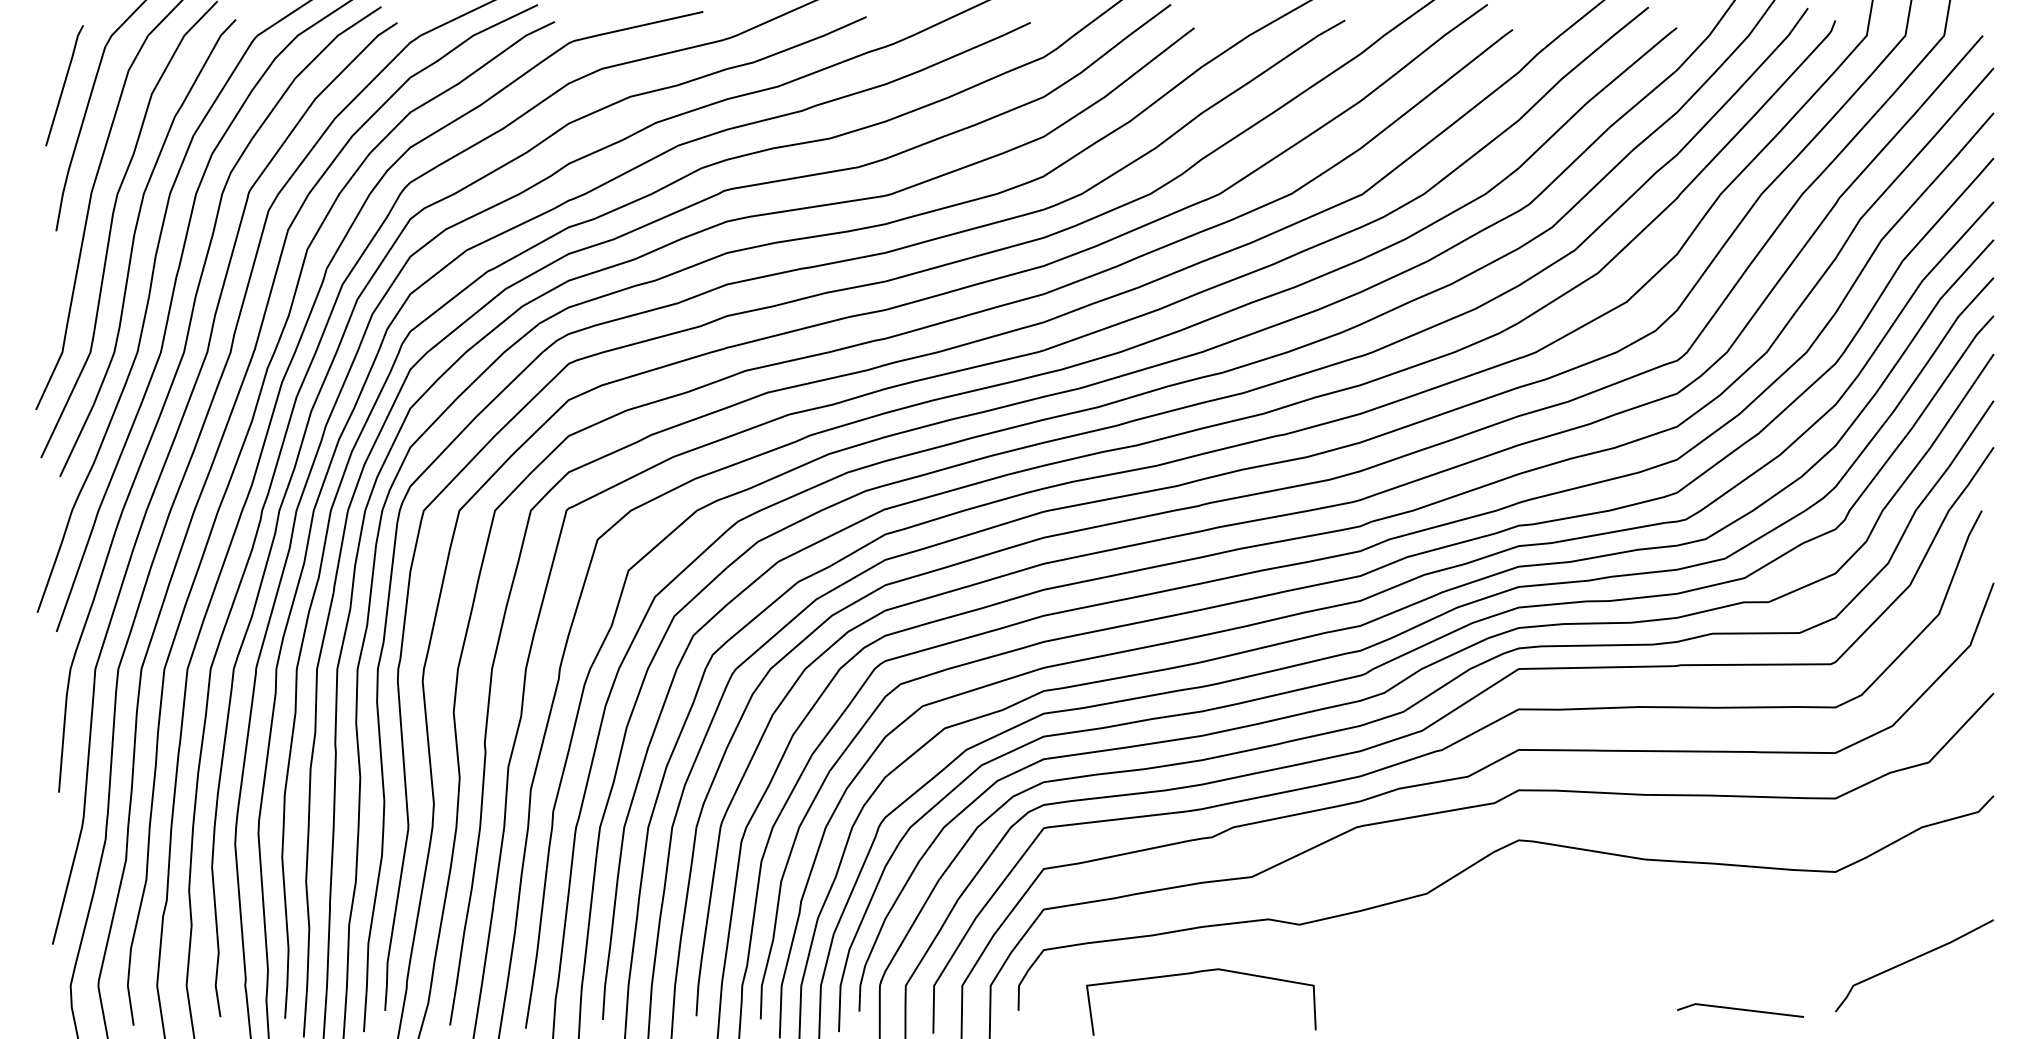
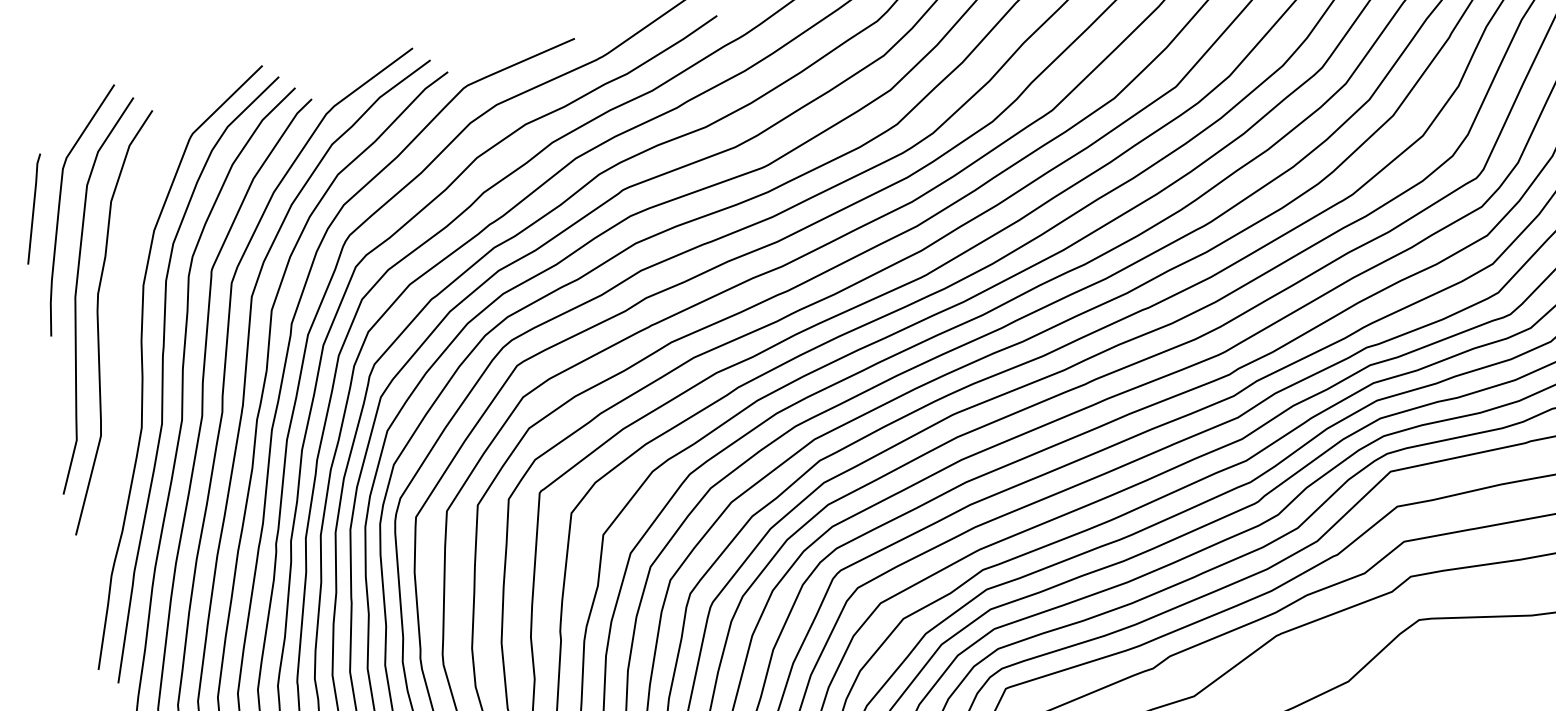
curve: (133, 247) -> (120, 337), removed

